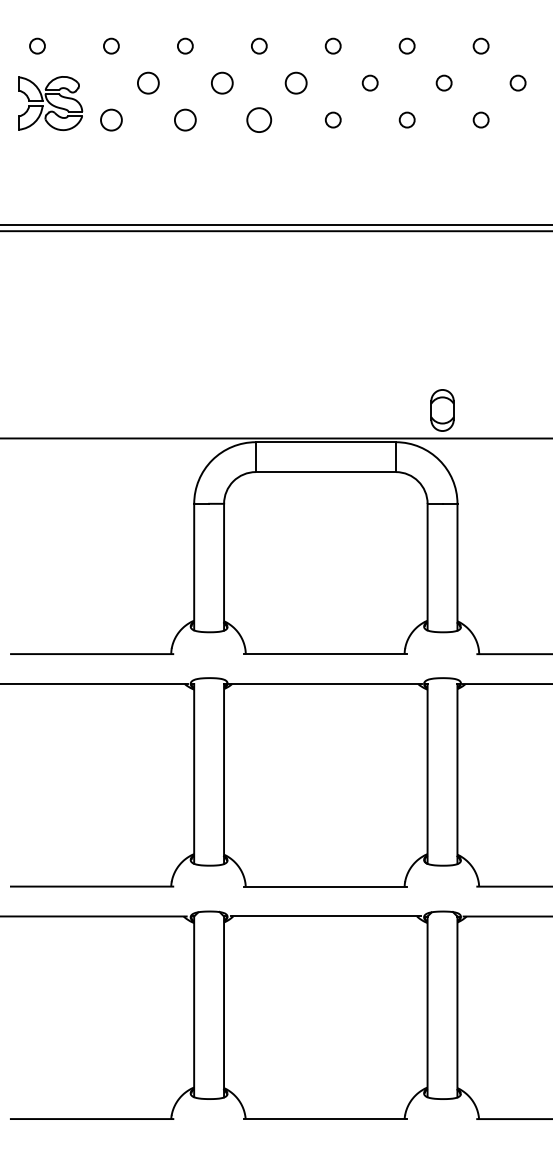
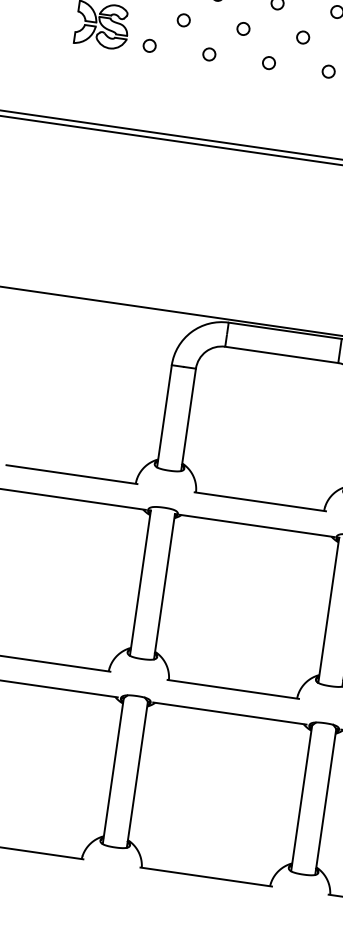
circle: (148, 82) -> (183, 19), size x0.71
circle: (222, 82) -> (243, 28), size x0.71
circle: (296, 82) -> (303, 37), size x0.71
circle: (111, 119) -> (149, 45), size x0.71
circle: (185, 119) -> (209, 54), size x0.71
circle: (259, 119) -> (269, 62), size x0.62

